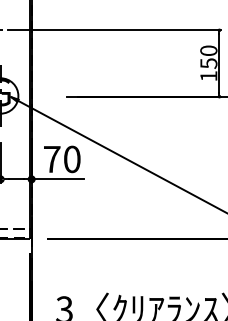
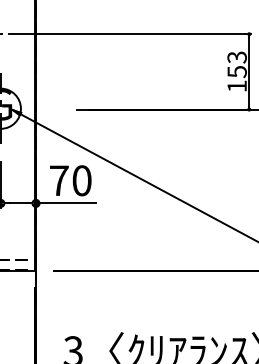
text: (208, 50) -> (236, 57), 150 -> 153

